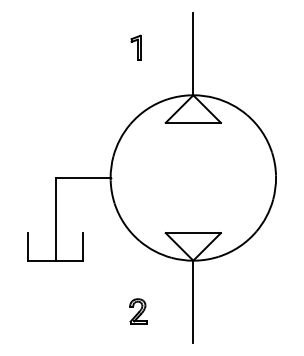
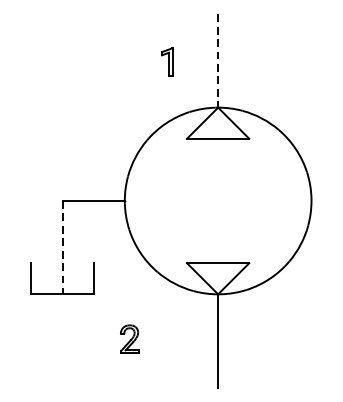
part: (135, 47) -> (166, 61), moved
line: (193, 54) -> (218, 61), solid -> dashed
line: (55, 219) -> (62, 247), solid -> dashed
part: (138, 311) -> (130, 339), moved

